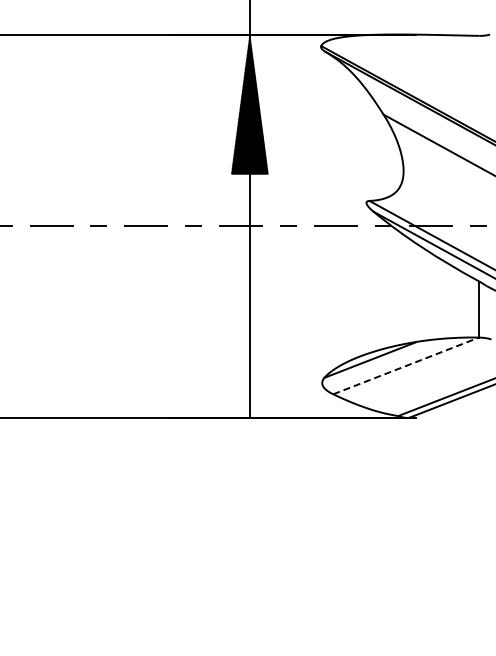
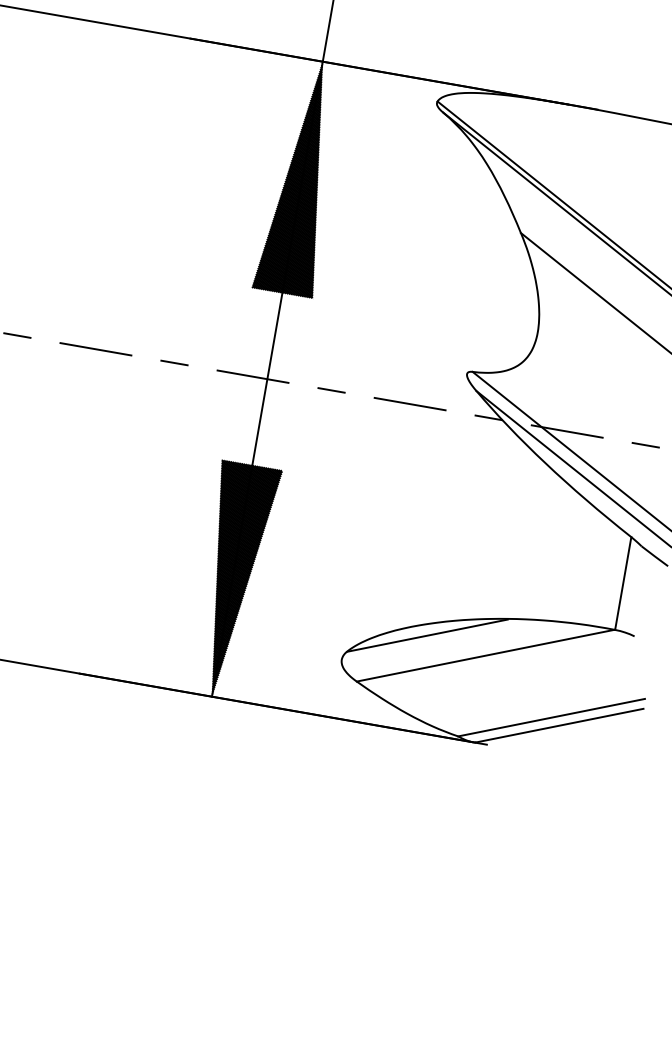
hatch: (249, 347) -> (231, 579), added
line: (406, 365) -> (486, 655), dashed -> solid

